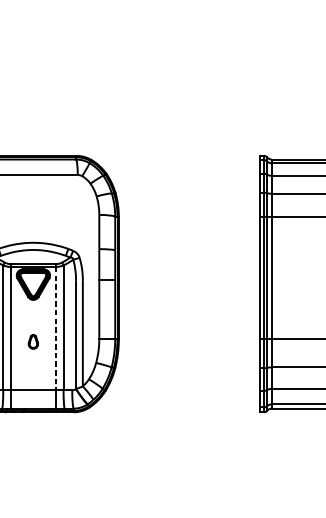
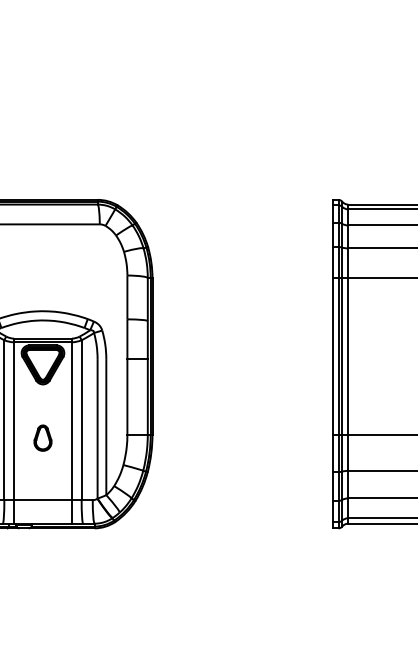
line: (55, 328) -> (71, 421), dashed -> solid
part: (33, 341) -> (42, 437), size x1.43

